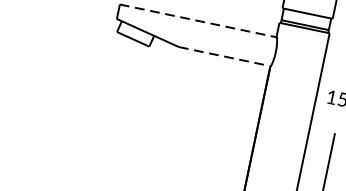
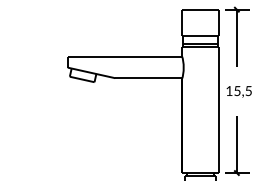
line: (198, 21) -> (125, 57), dashed -> solid
line: (225, 57) -> (149, 78), dashed -> solid

